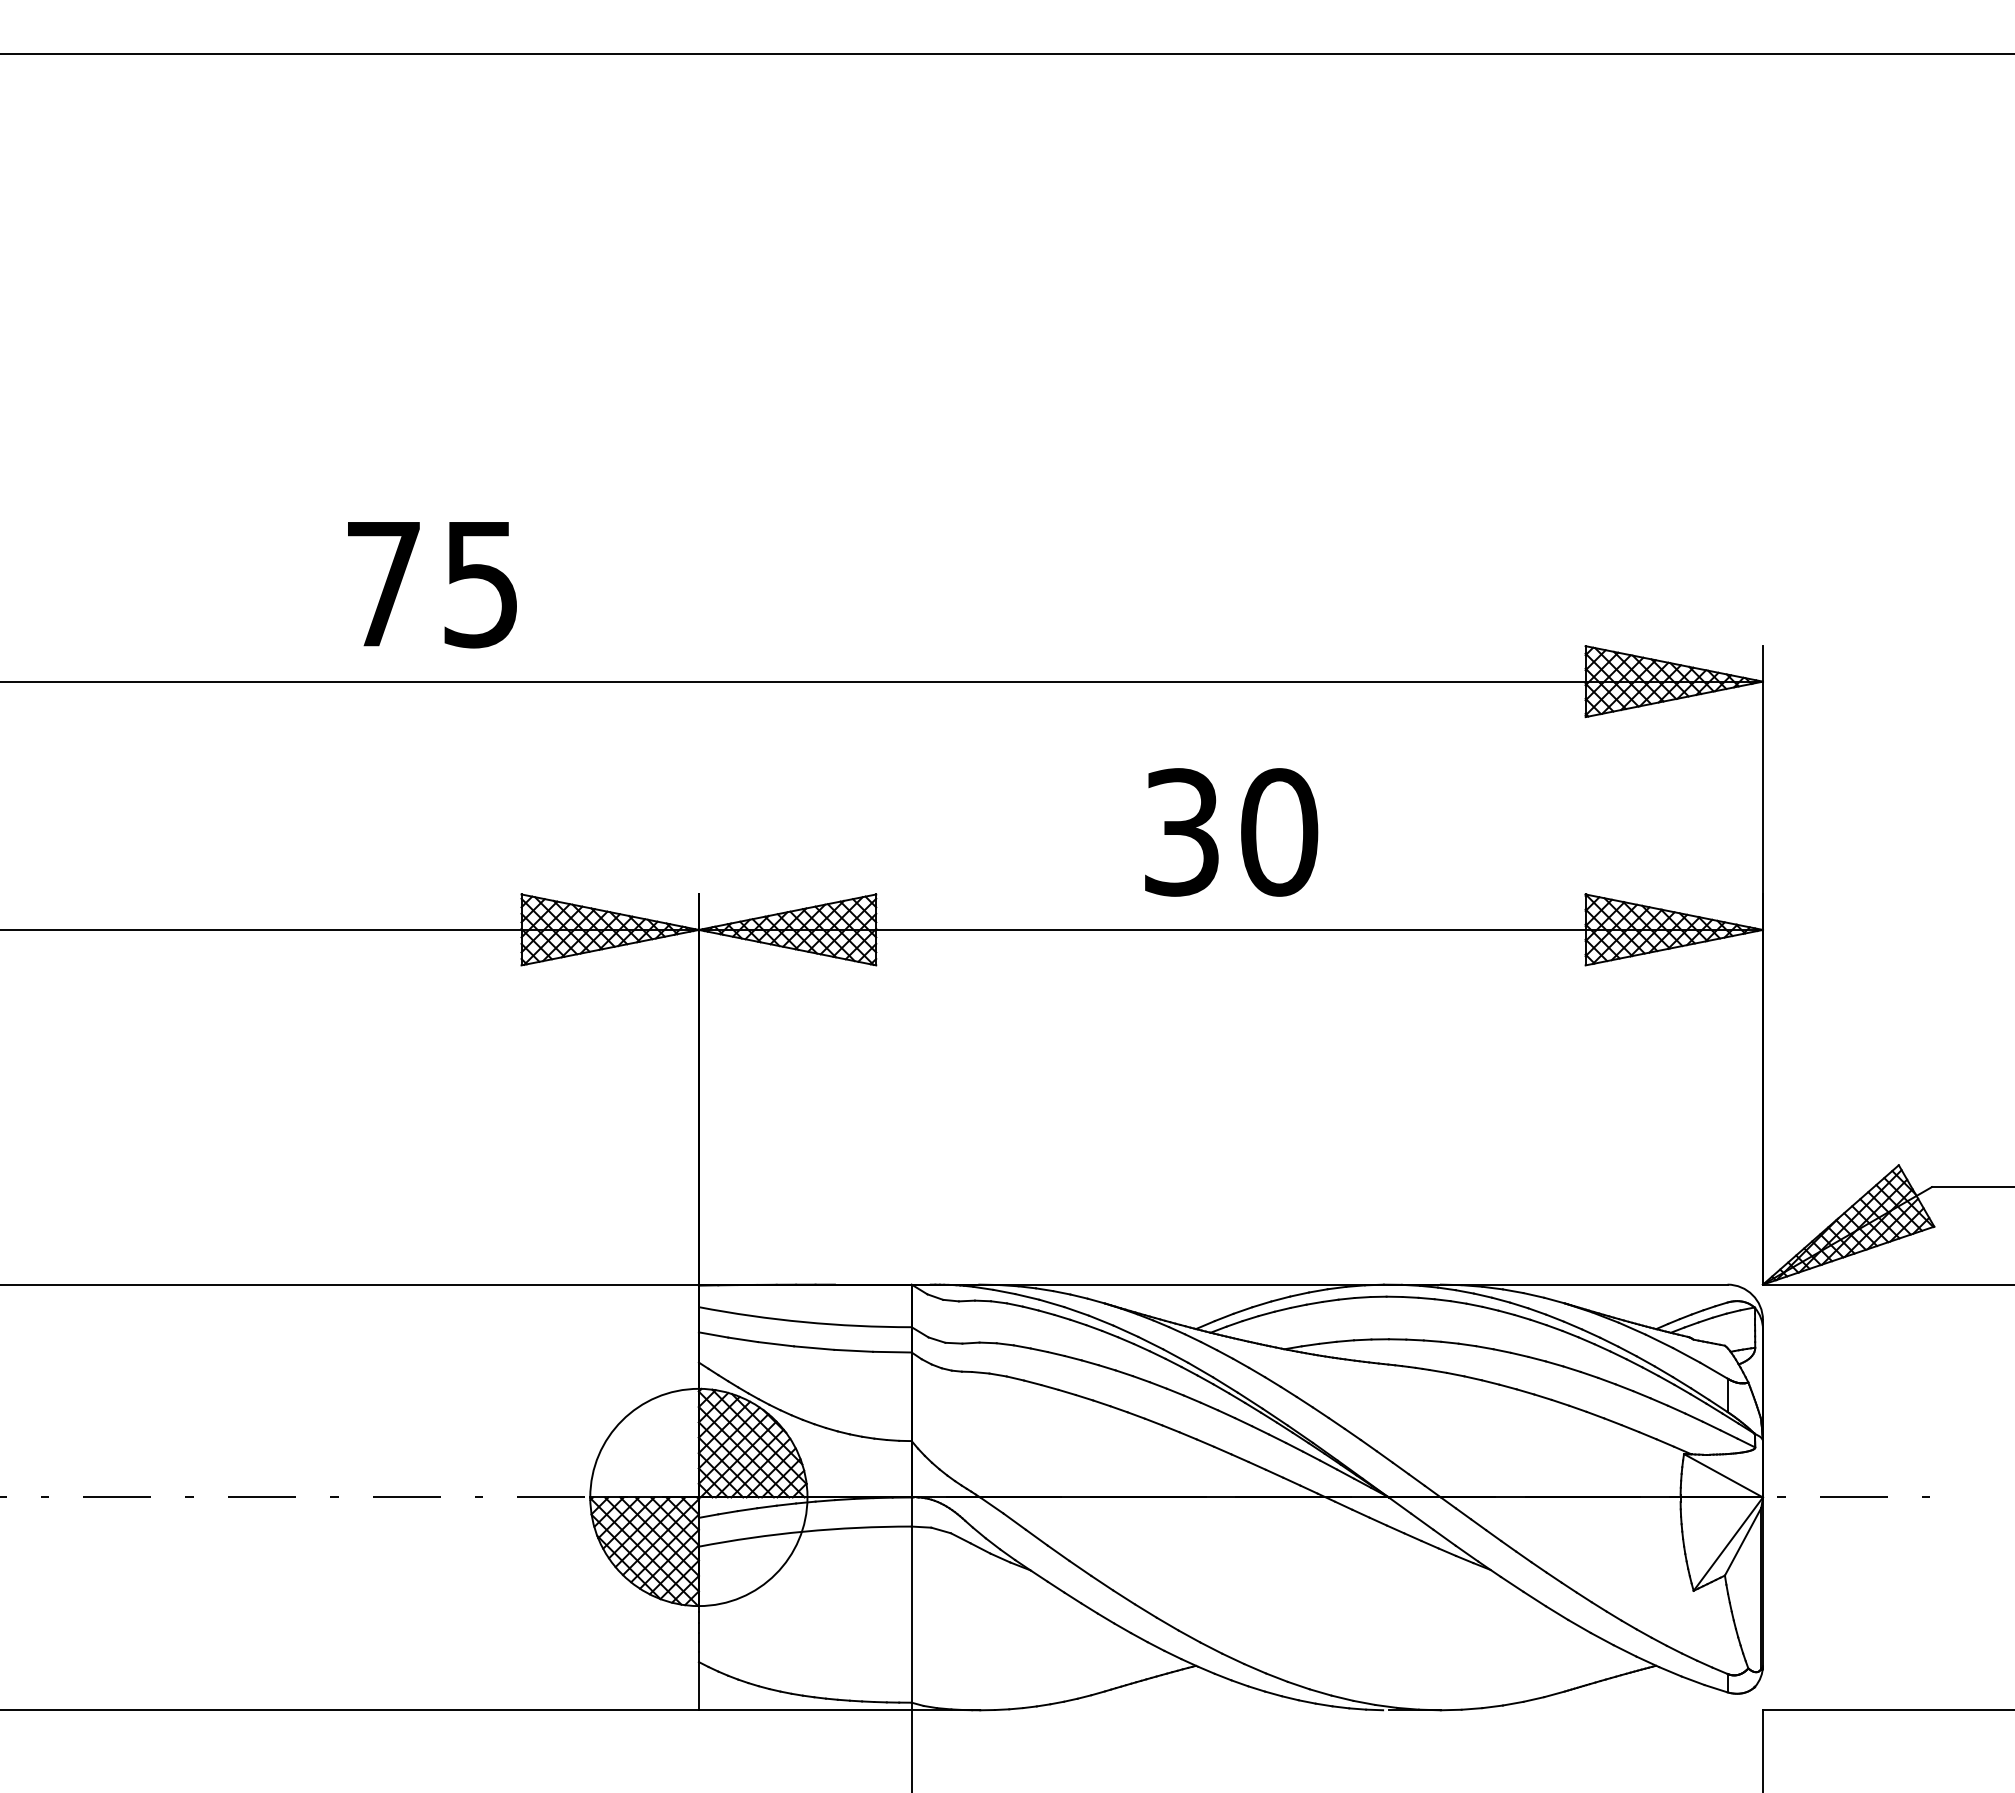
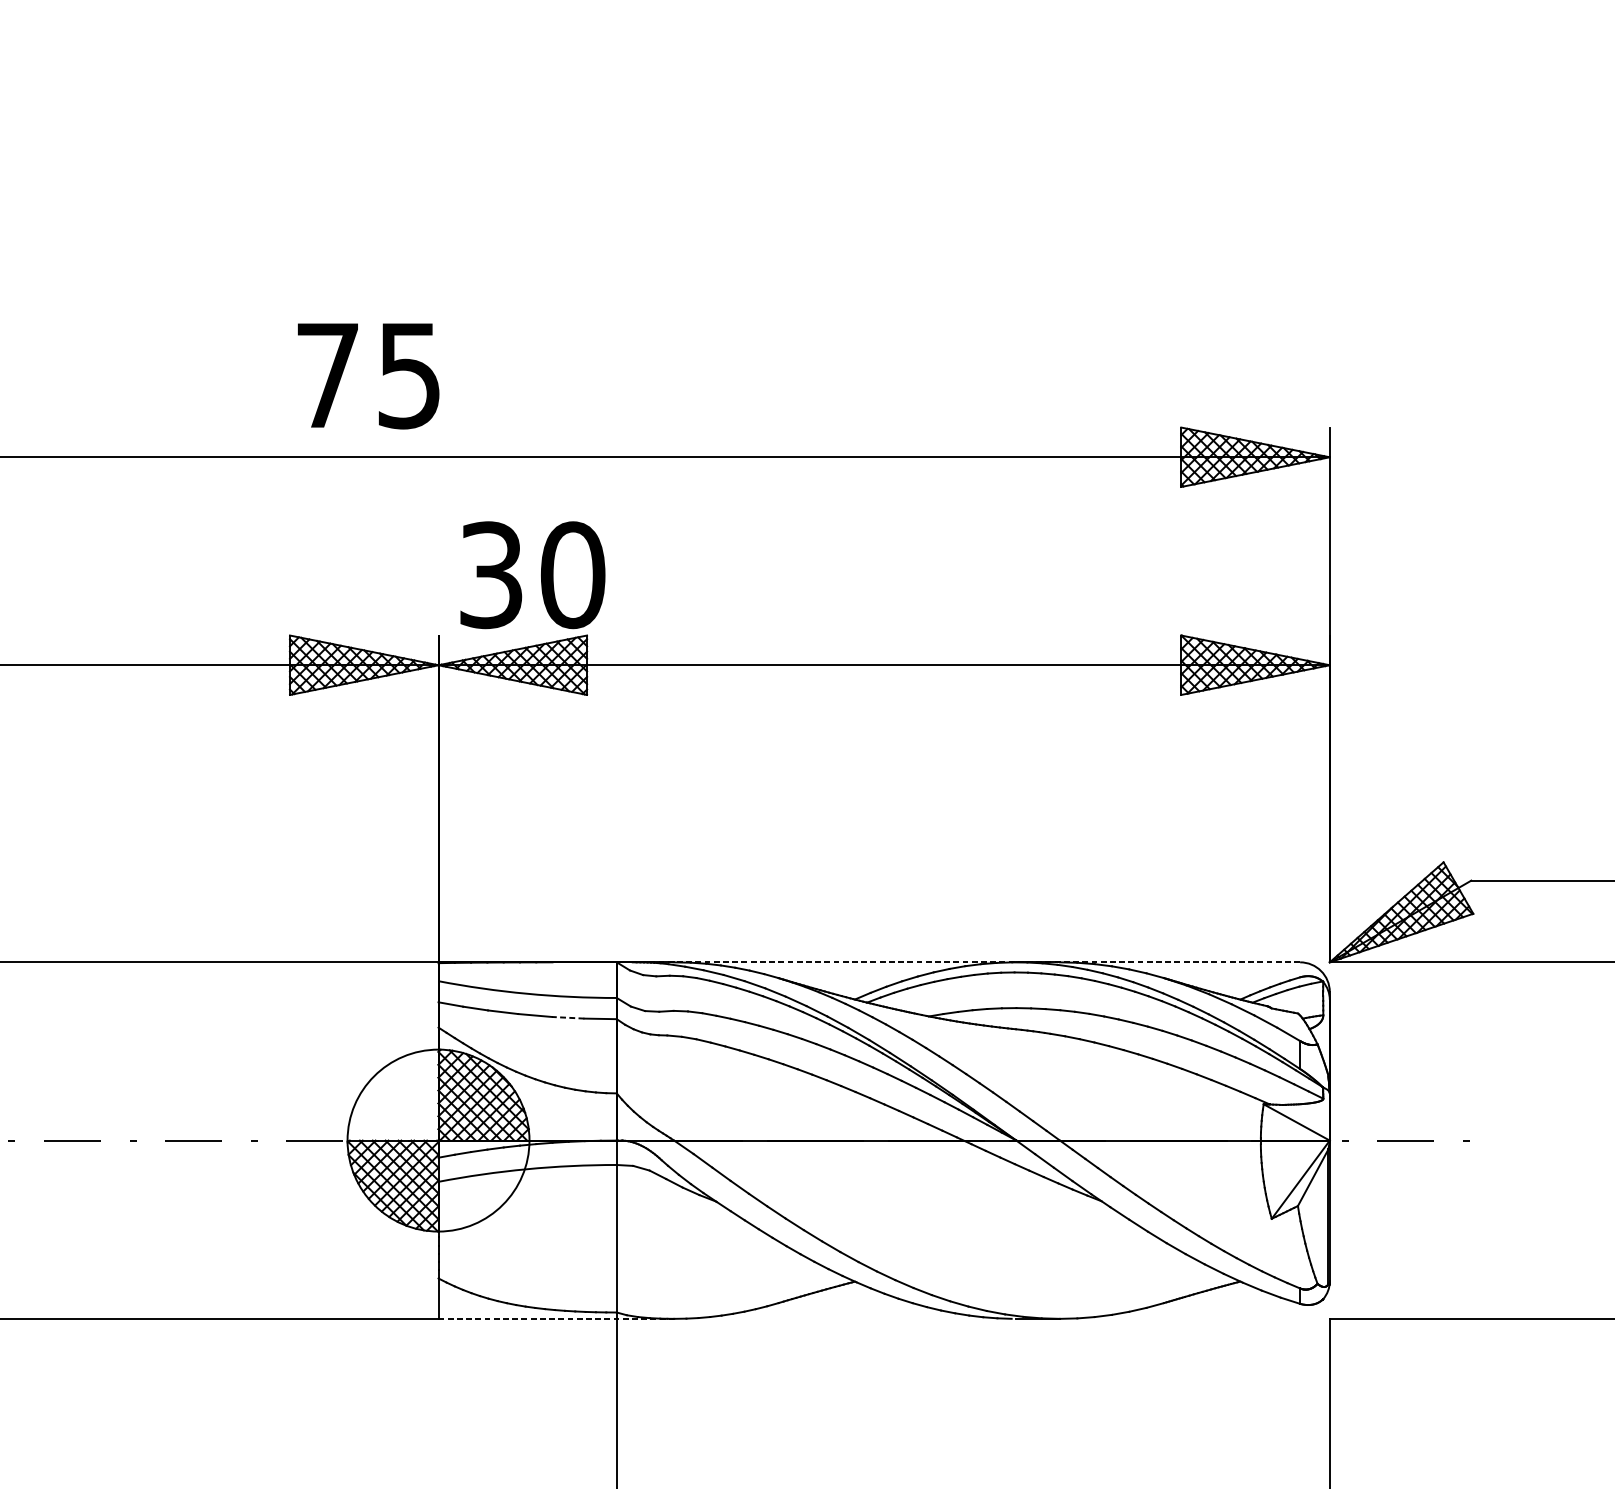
text: (432, 585) -> (368, 376), moved
text: (1231, 832) -> (532, 575), moved
line: (1319, 1284) -> (958, 962), solid -> dashed
line: (853, 1350) -> (568, 1017), solid -> dashed
line: (839, 1710) -> (556, 1319), solid -> dashed

